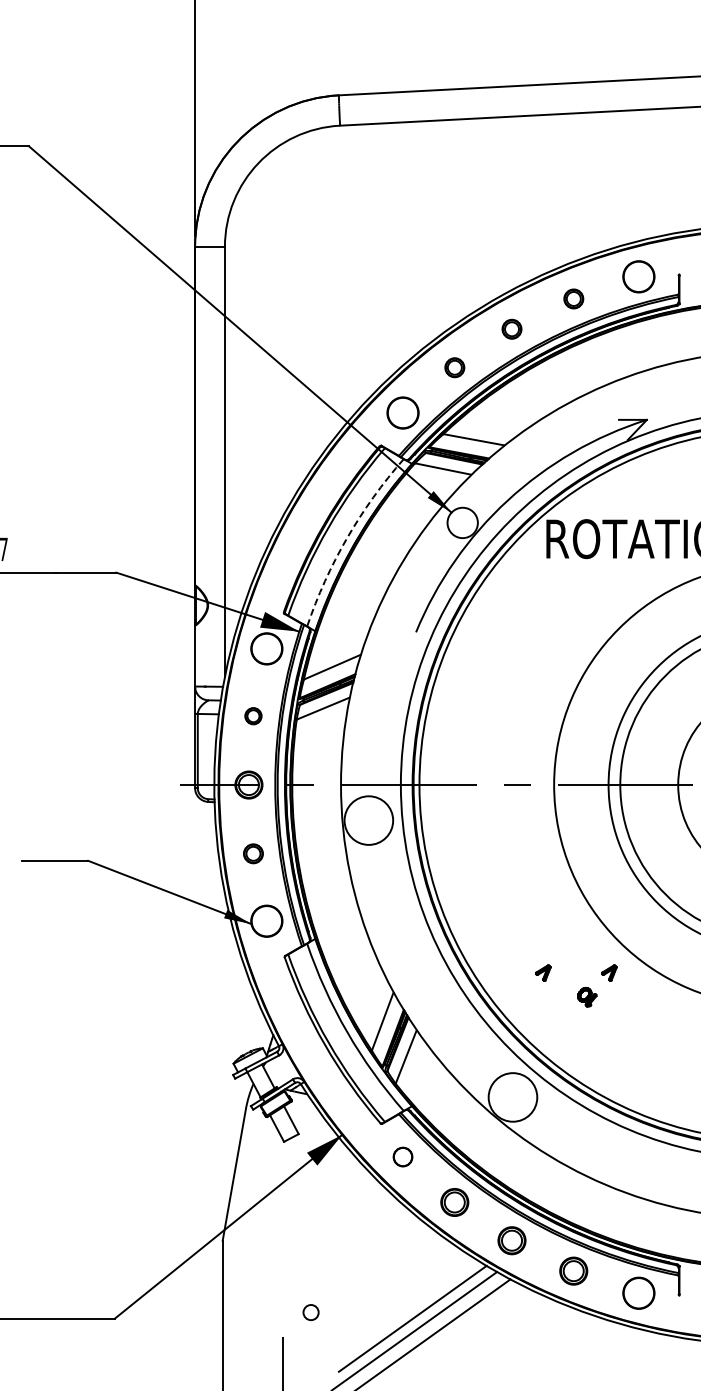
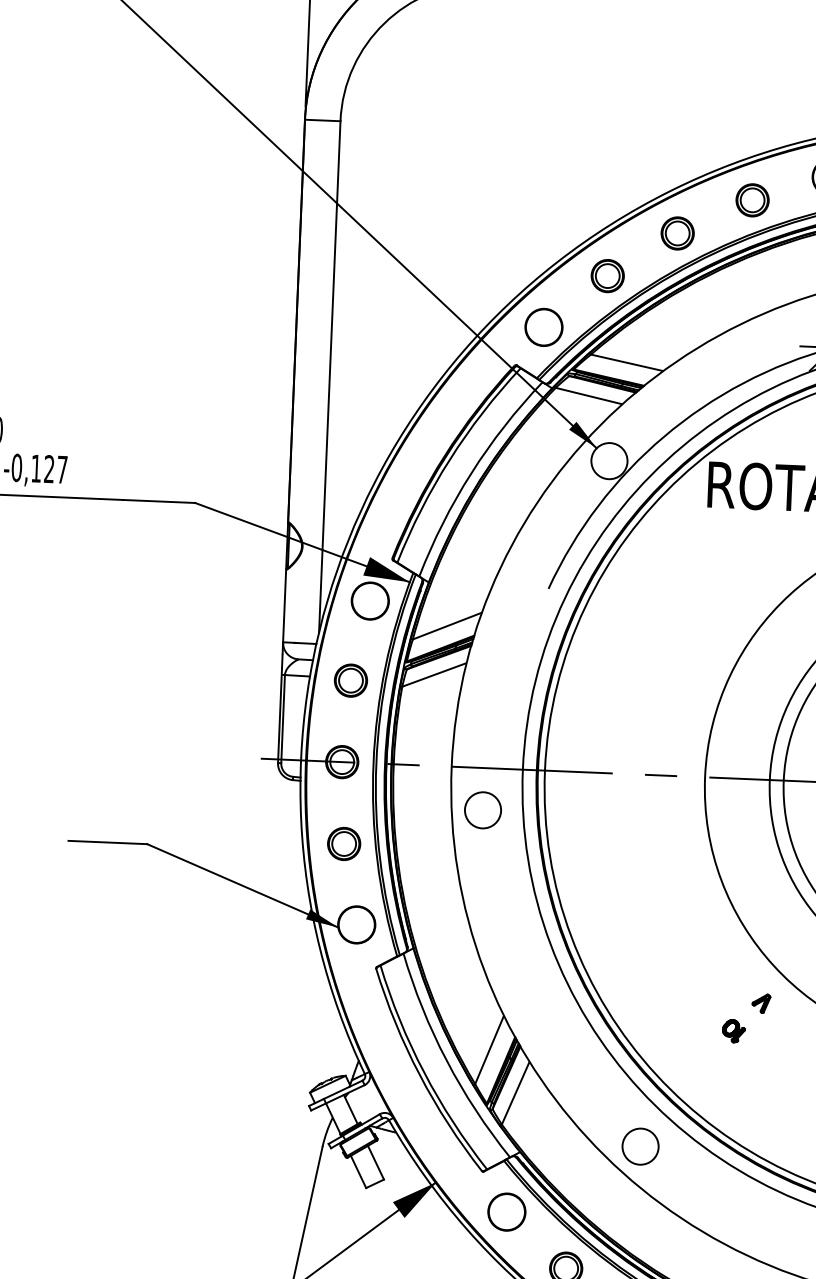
part: (573, 298) -> (752, 199), size x1.43
part: (511, 328) -> (677, 232), size x1.43
part: (454, 367) -> (607, 275), size x1.43
arc: (347, 538) -> (471, 473), dashed -> solid
part: (253, 715) -> (351, 679), size x1.67
circle: (368, 820) -> (482, 810), size x0.62
part: (253, 853) -> (344, 843), size x1.43
part: (543, 972) -> (683, 999), removed
circle: (512, 1097) -> (640, 1146), size x0.62
circle: (402, 1156) -> (506, 1211), size x1.67

